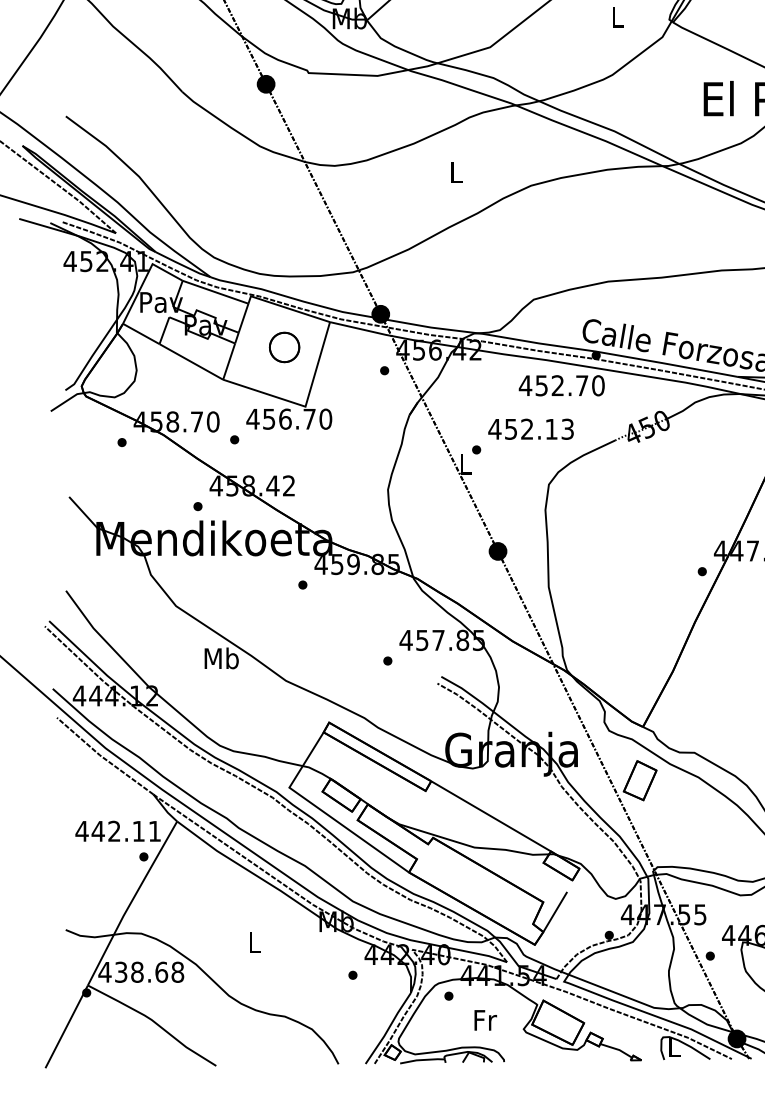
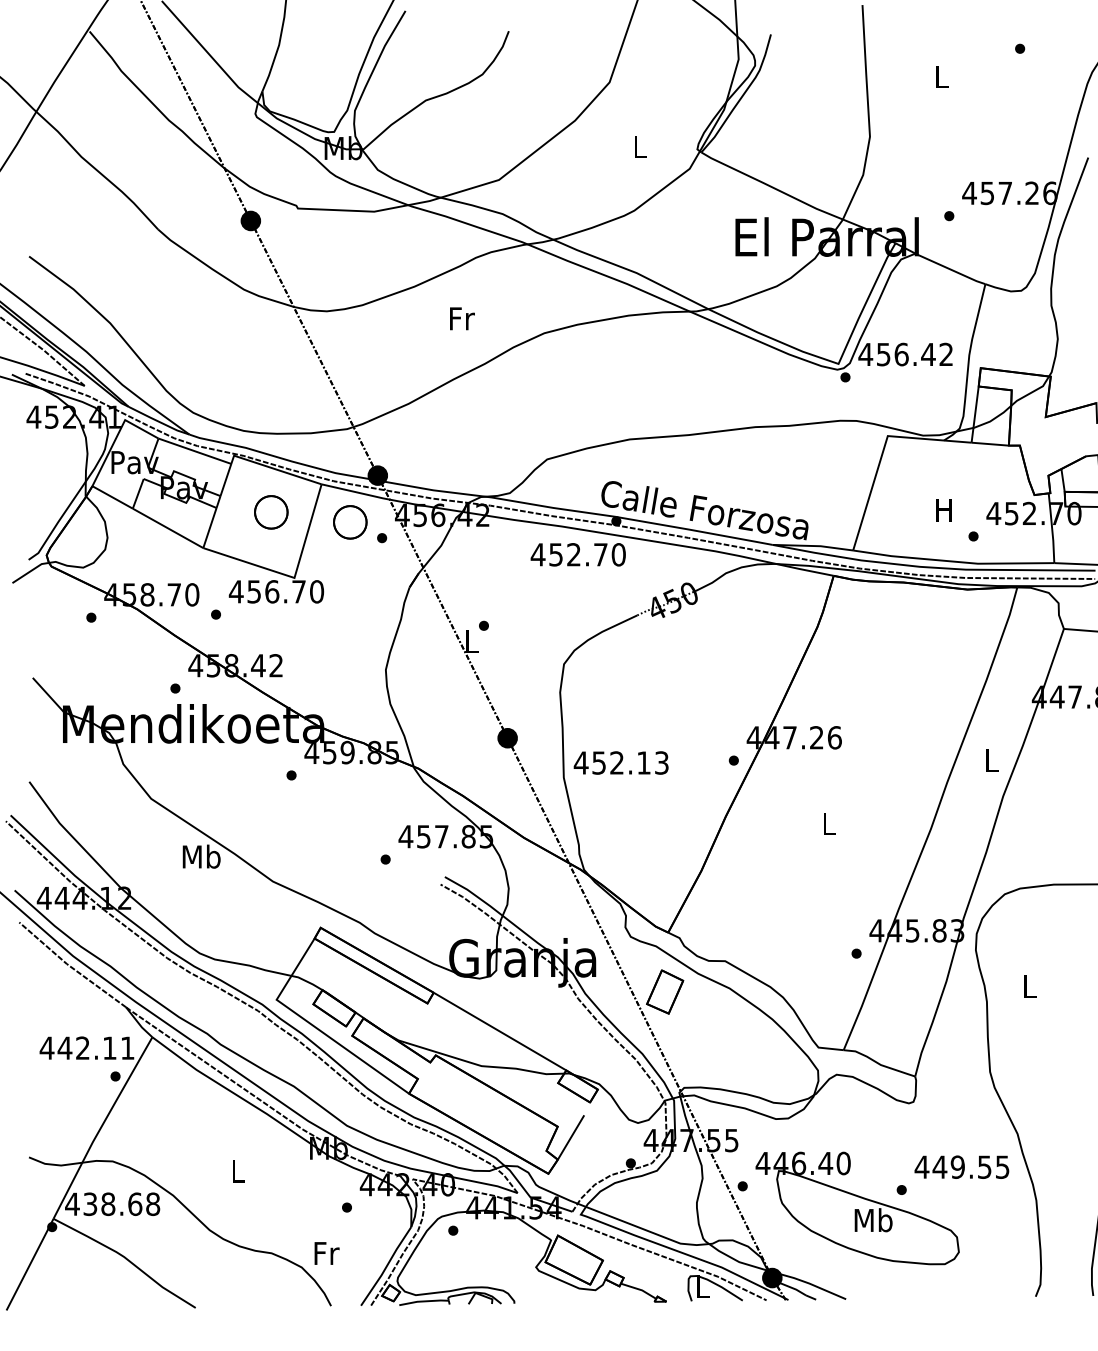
text: (457, 172) -> (462, 318), L -> Fr
part: (356, 356) -> (350, 522), added
text: (530, 428) -> (620, 762), moved
text: (485, 1020) -> (326, 1253), moved

